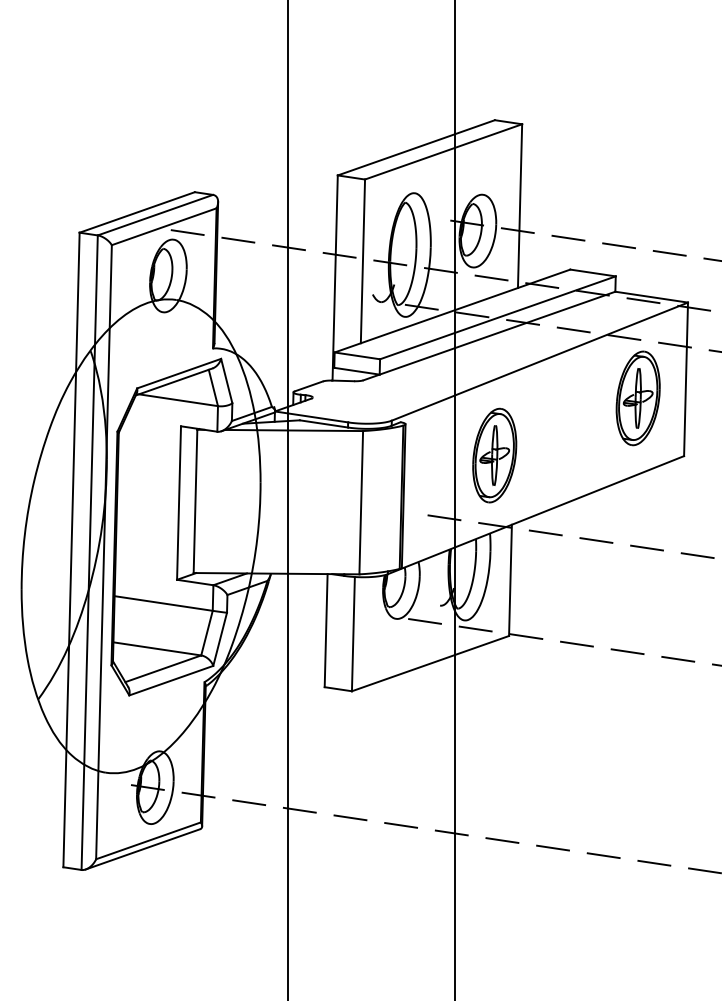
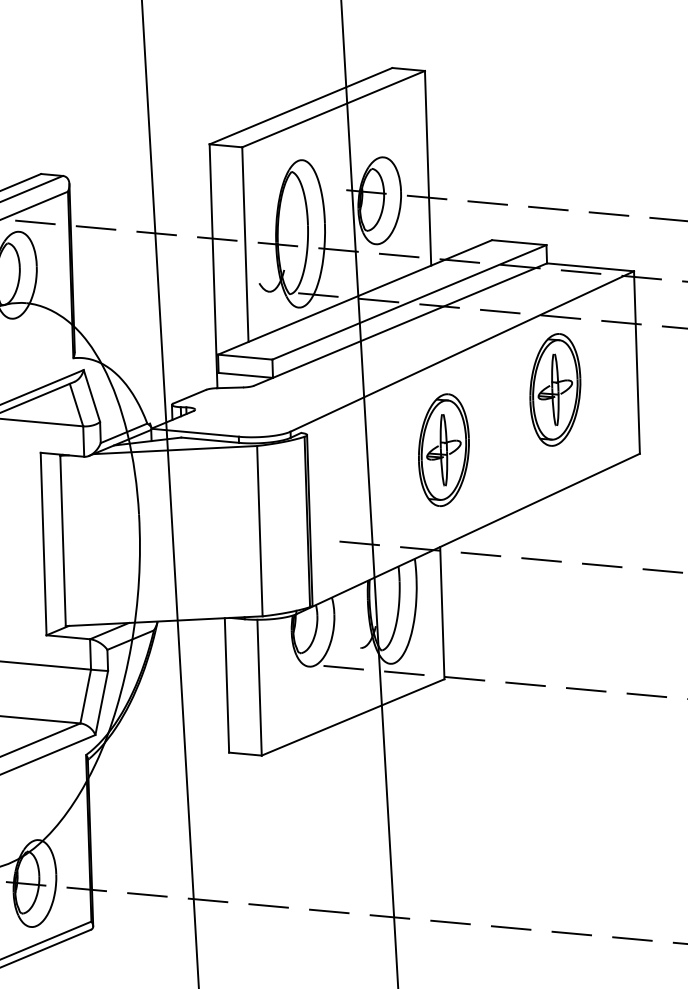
part: (637, 398) -> (554, 390), moved
part: (494, 455) -> (443, 450), moved

